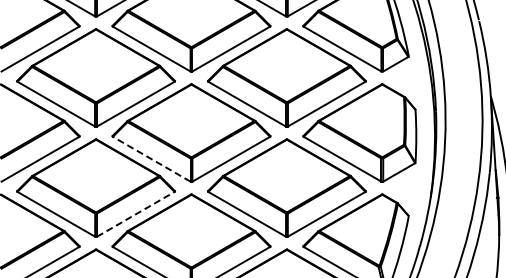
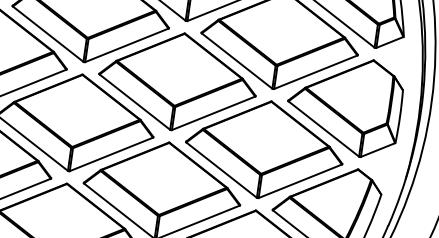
line: (151, 159) -> (134, 102), dashed -> solid
line: (135, 214) -> (111, 154), dashed -> solid

